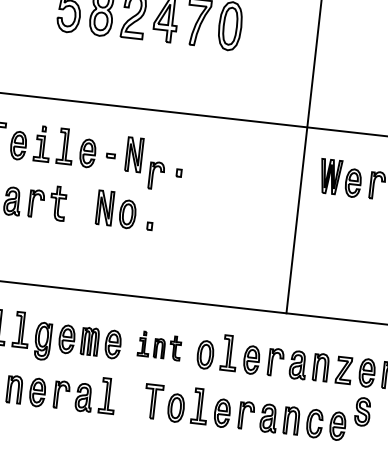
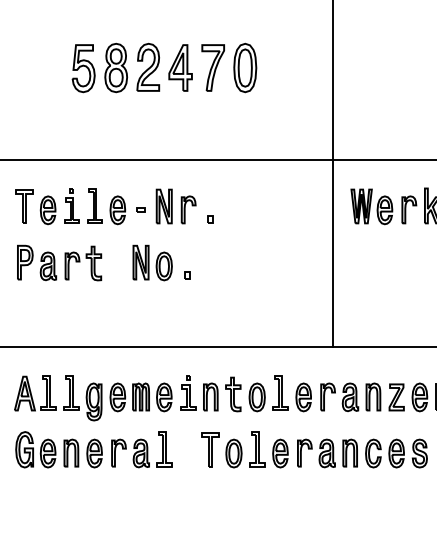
part: (156, 175) -> (188, 209), moved
part: (159, 345) -> (210, 393), size x1.43
part: (362, 411) -> (419, 453), moved

